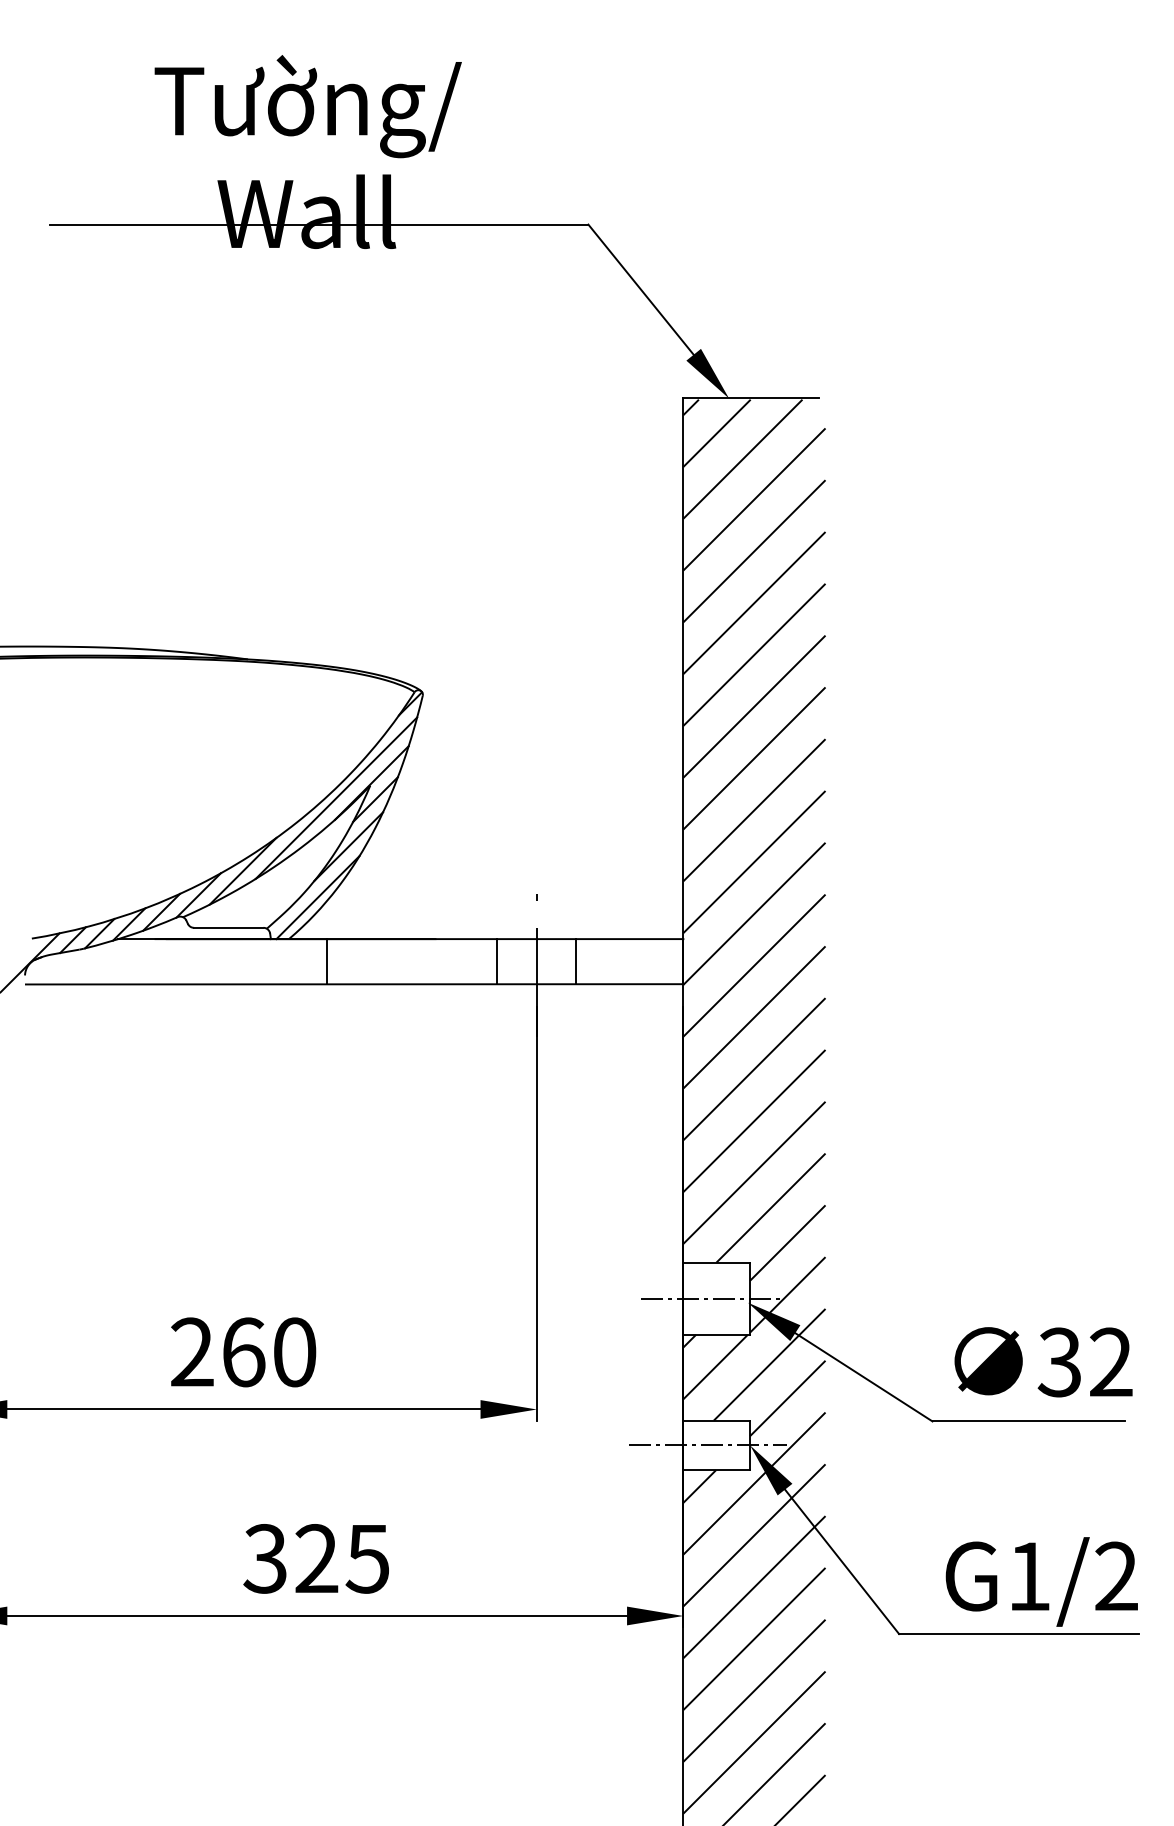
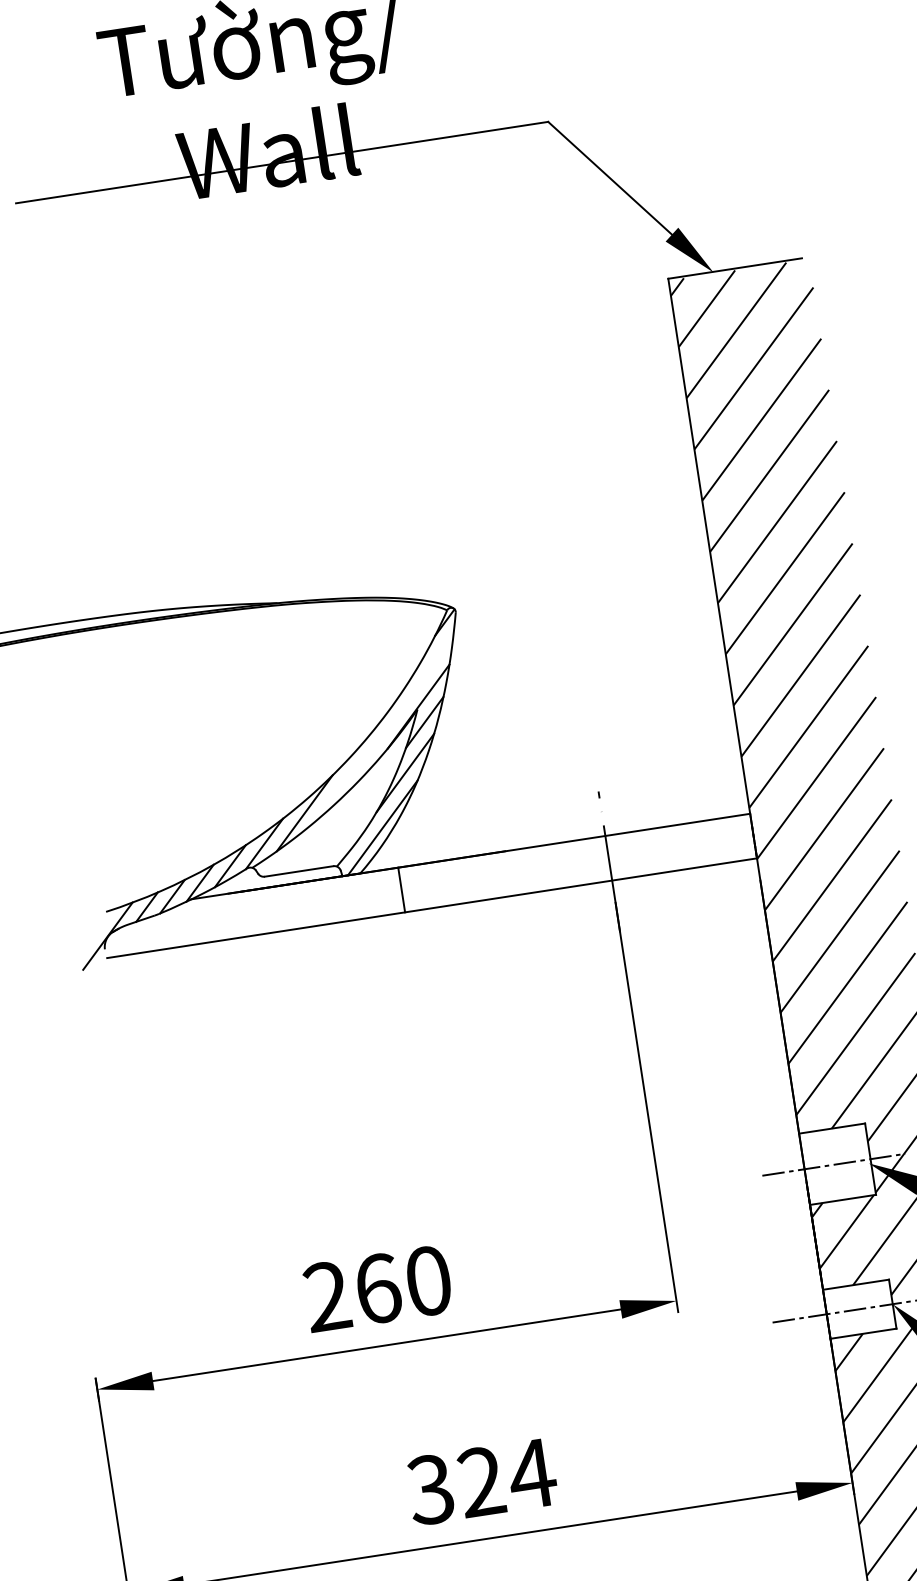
line: (336, 797) -> (385, 726), removed
line: (497, 961) -> (569, 864), removed
line: (576, 961) -> (647, 852), removed
text: (367, 1559) -> (531, 1474), 325 -> 324

